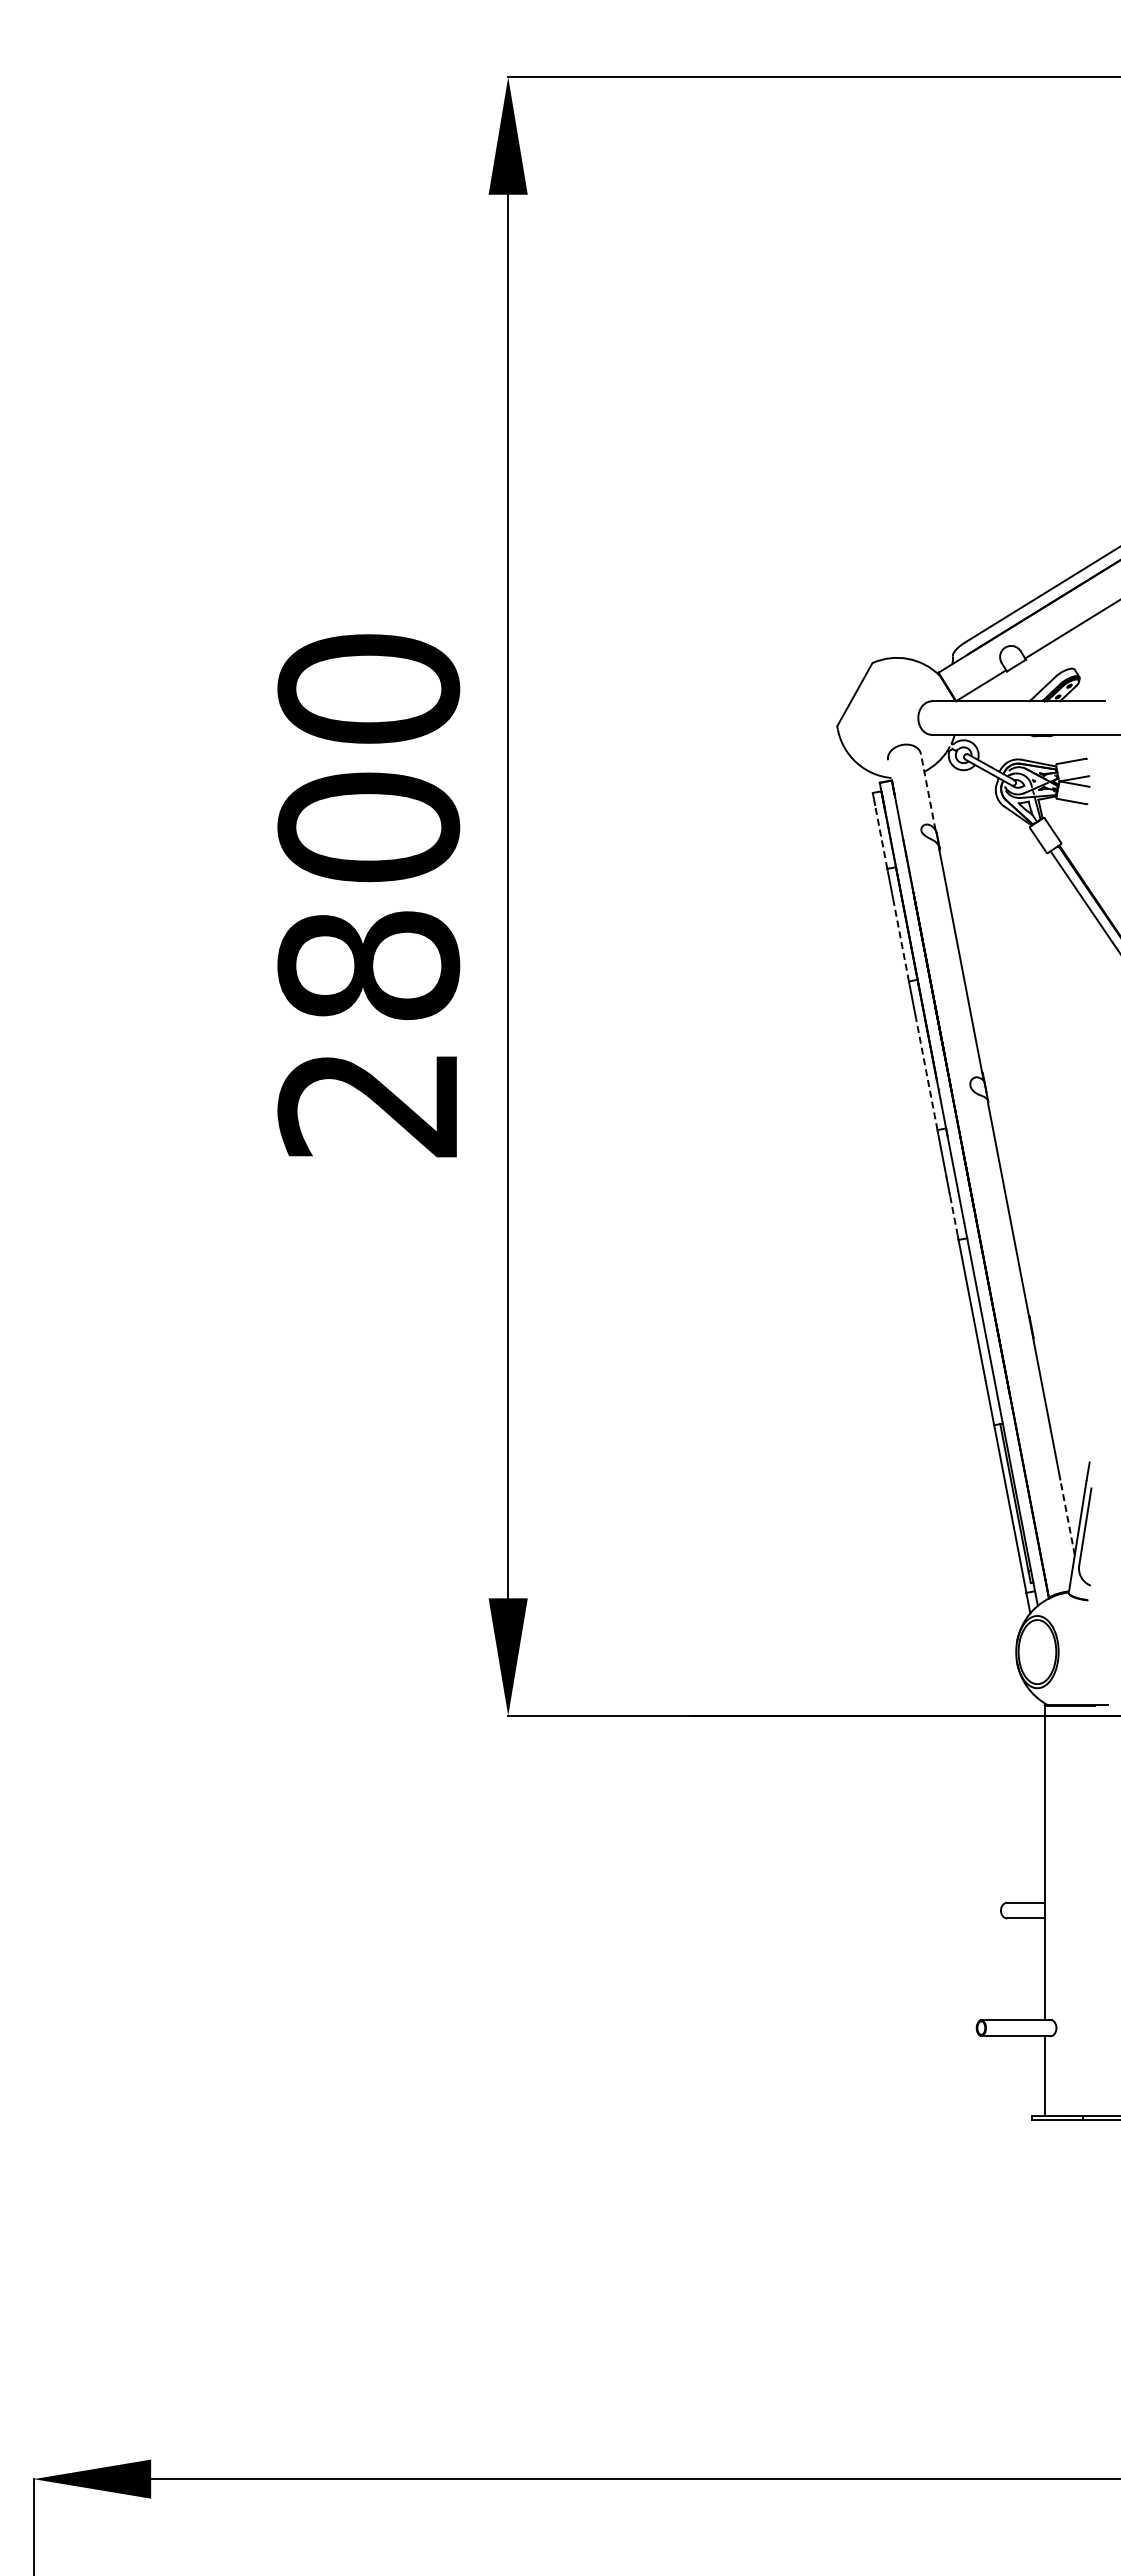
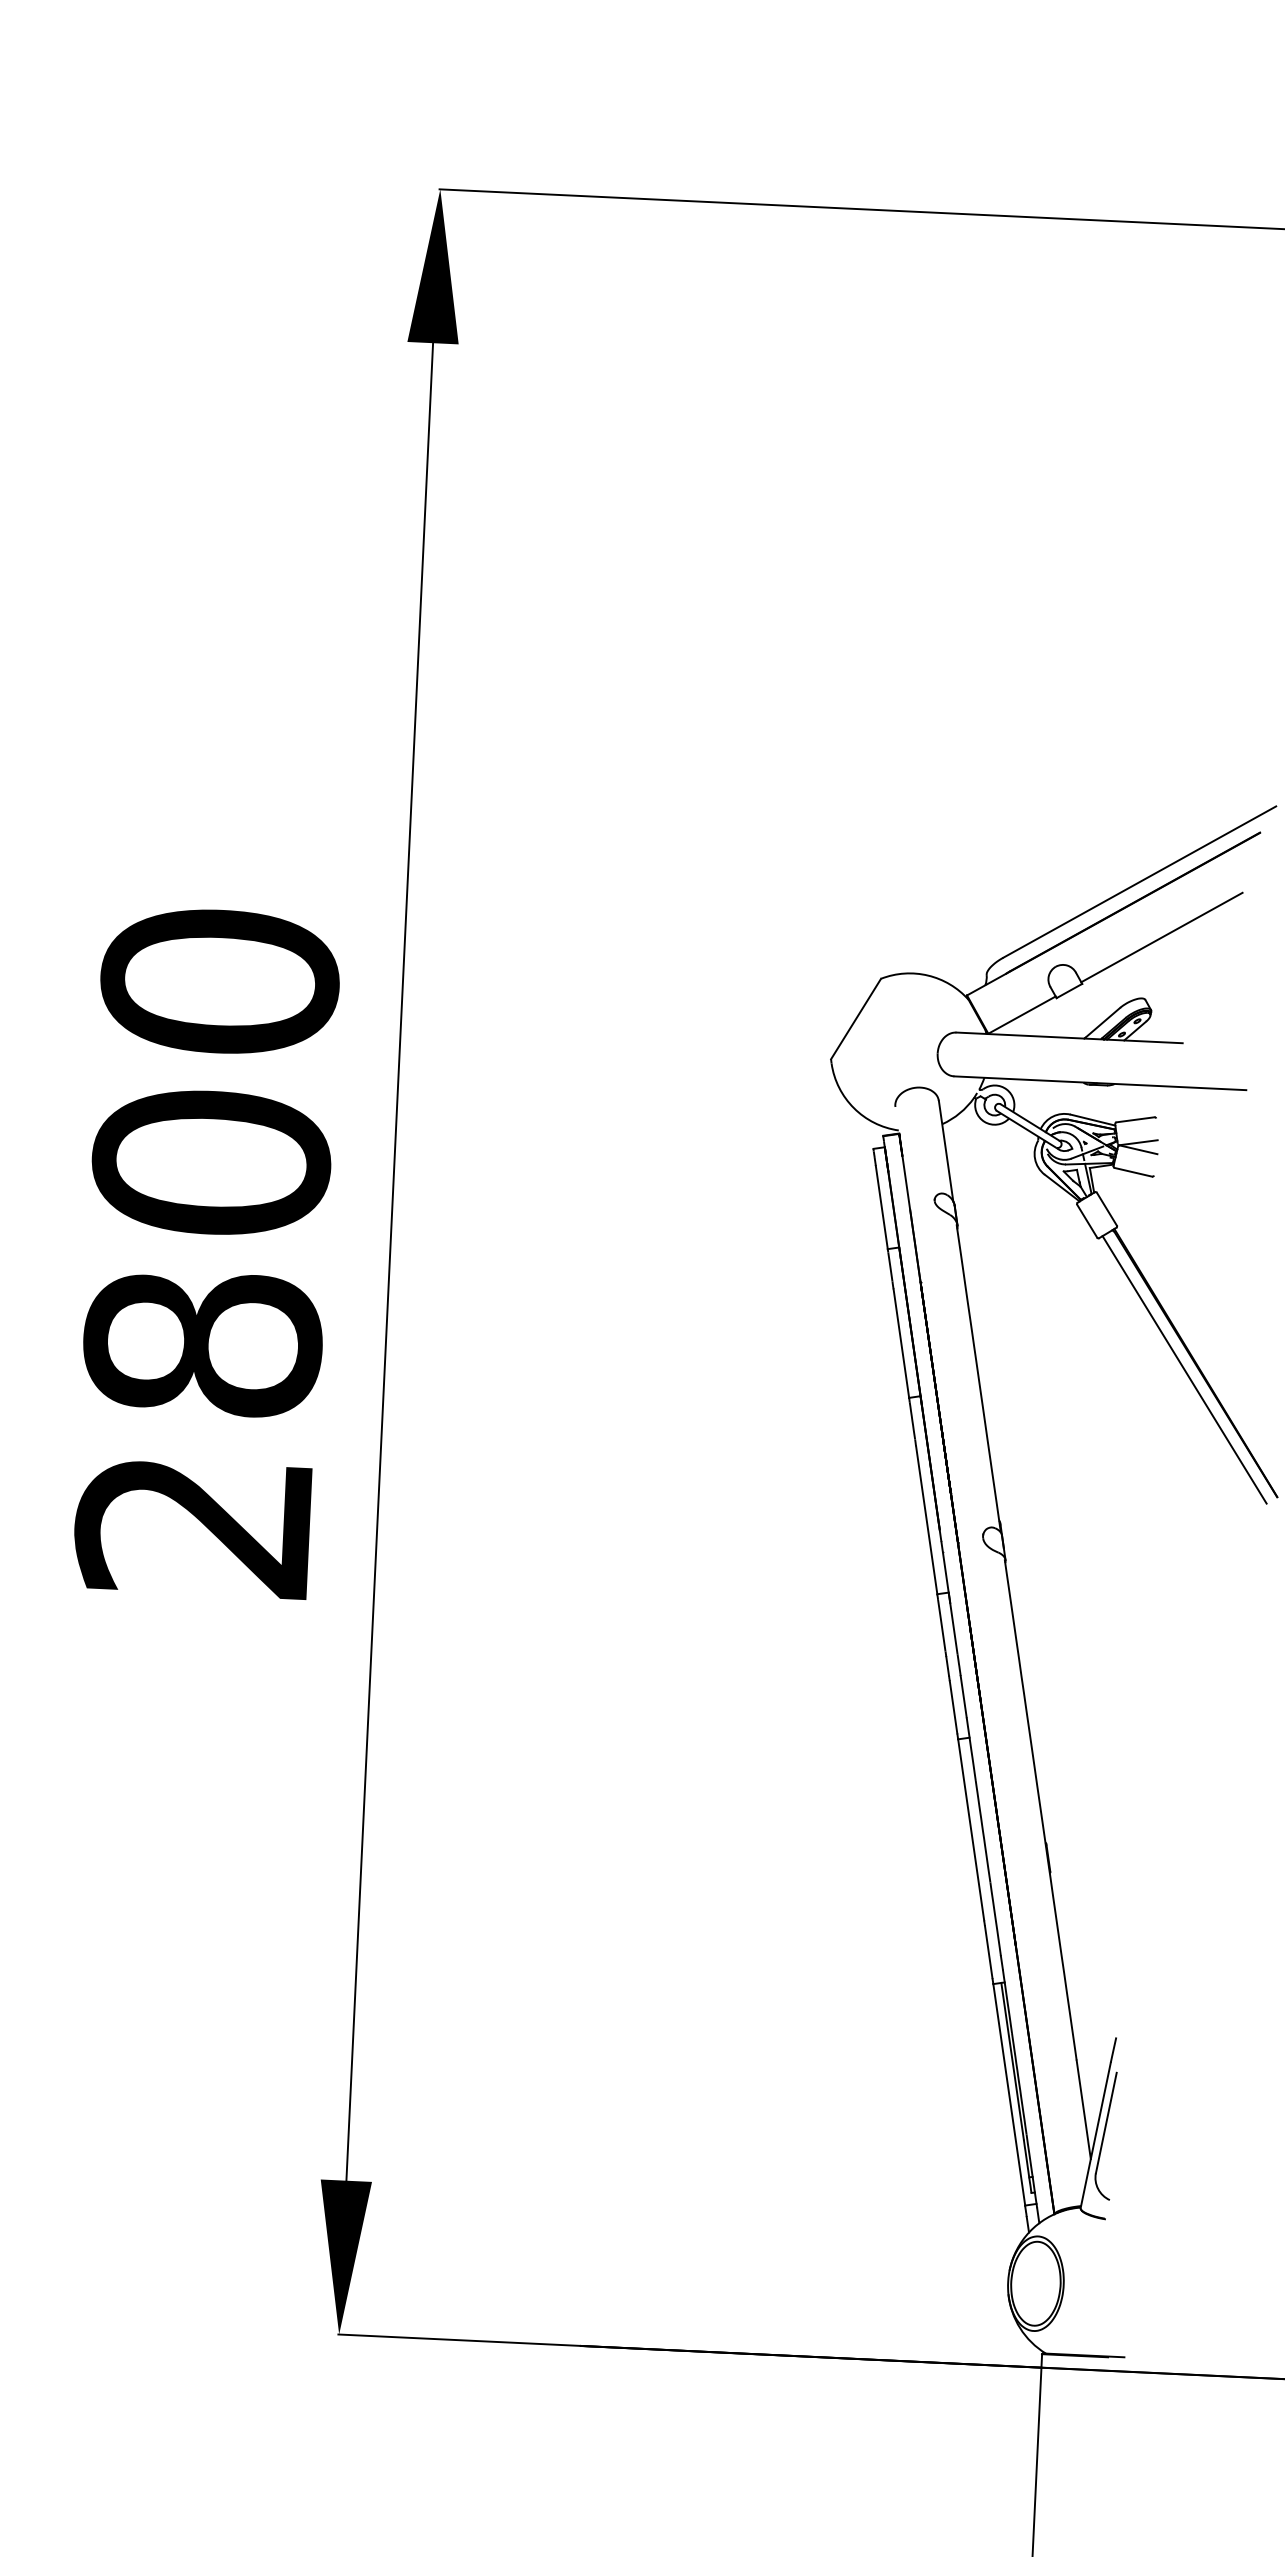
line: (928, 792) -> (946, 1151), dashed -> solid
line: (881, 836) -> (882, 1206), dashed -> solid
line: (901, 940) -> (901, 1343), dashed -> solid
line: (926, 1073) -> (926, 1519), dashed -> solid
line: (953, 1215) -> (952, 1706), dashed -> solid
line: (1067, 1517) -> (1083, 2109), dashed -> solid

